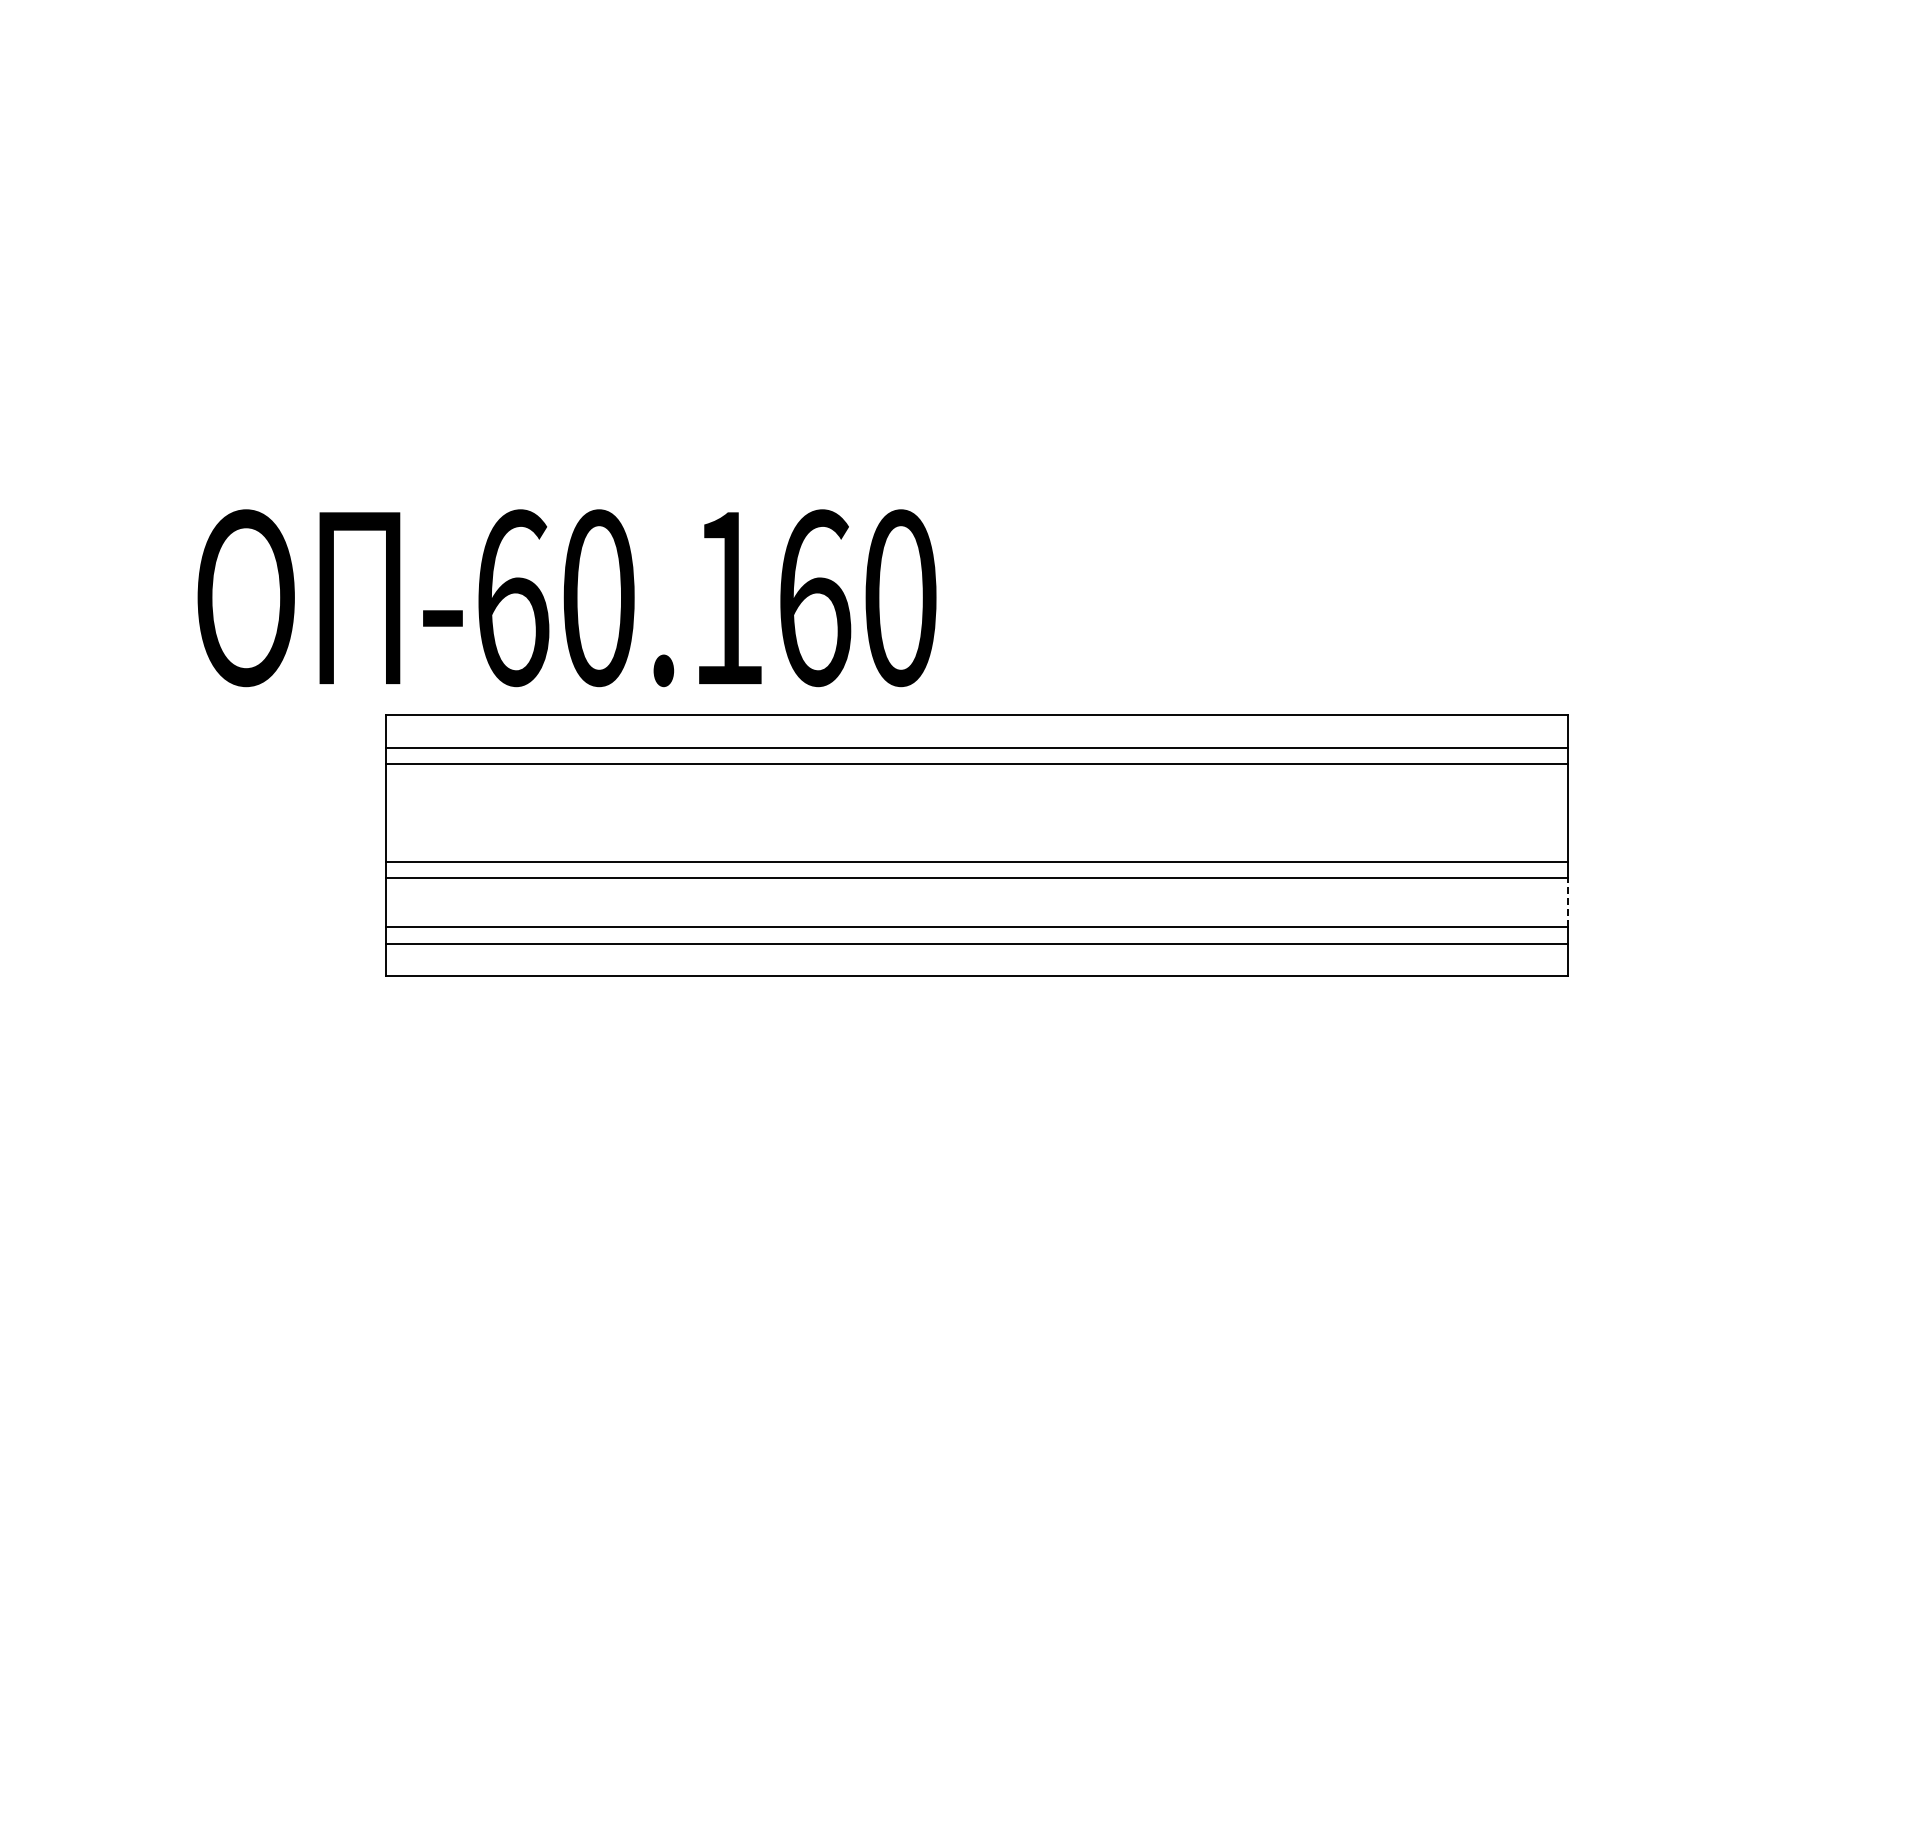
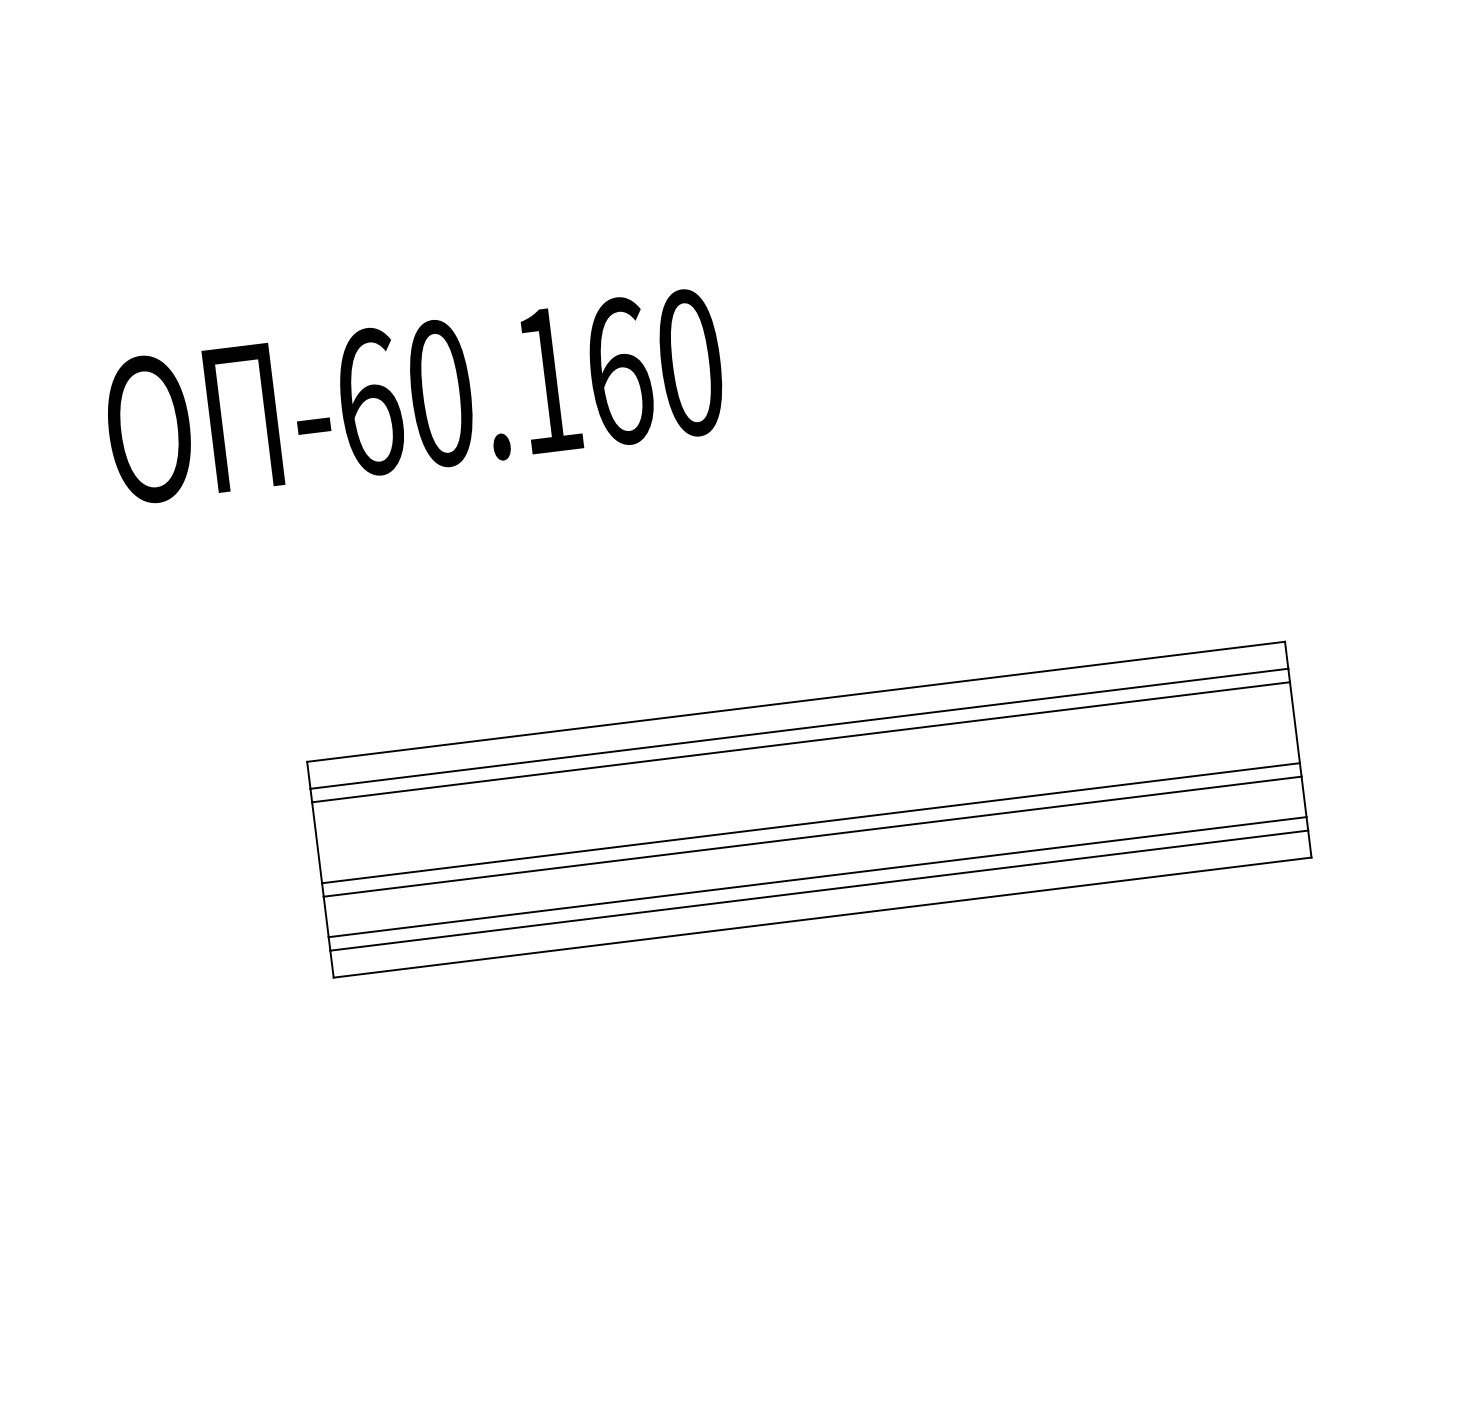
text: (566, 598) -> (414, 397), moved
line: (1568, 902) -> (1304, 796), dashed -> solid

